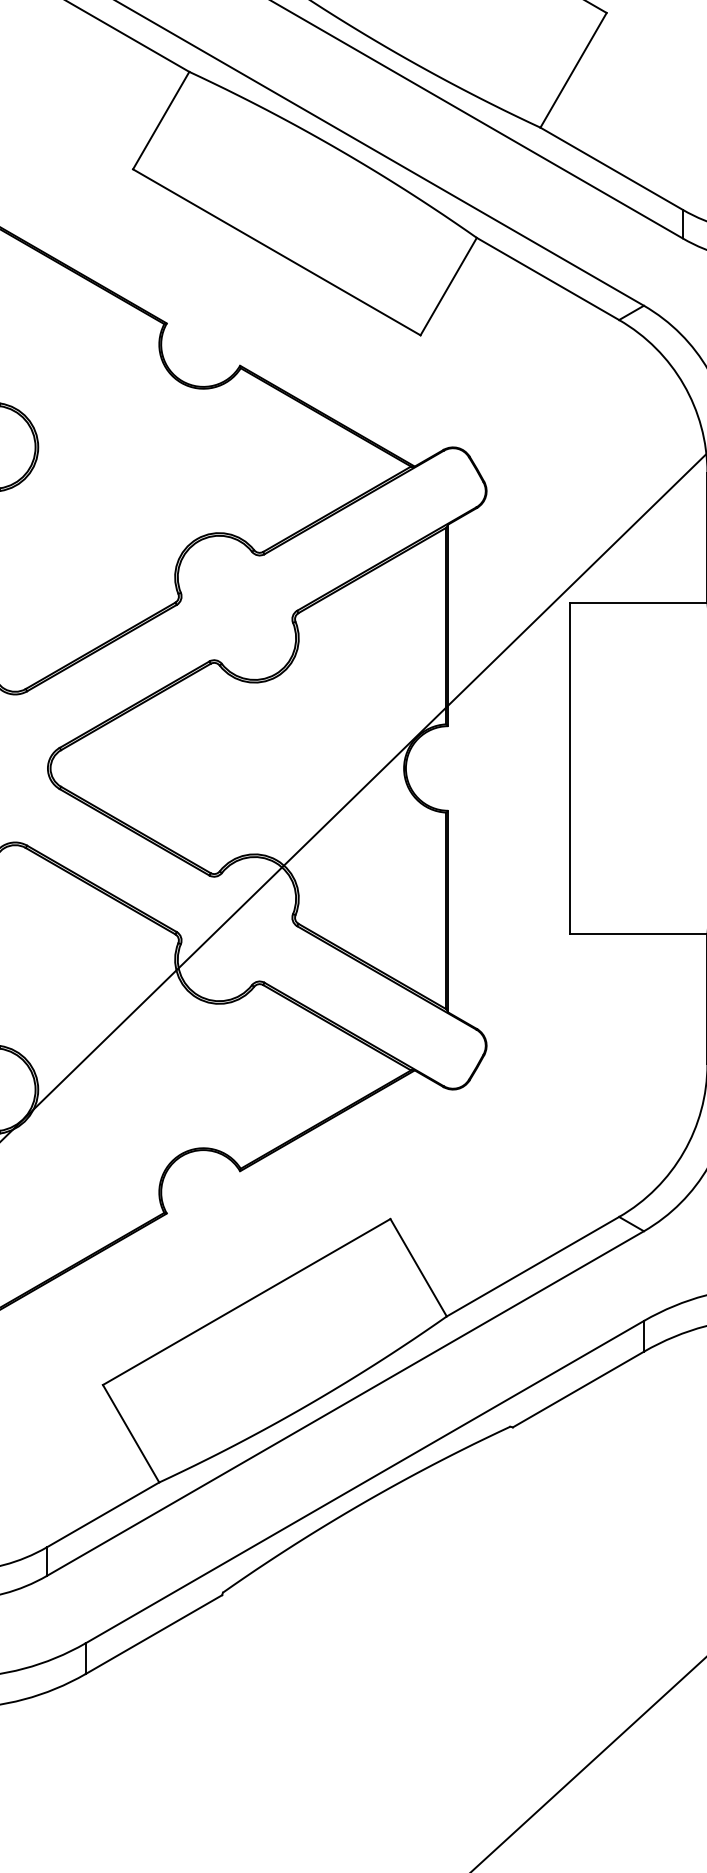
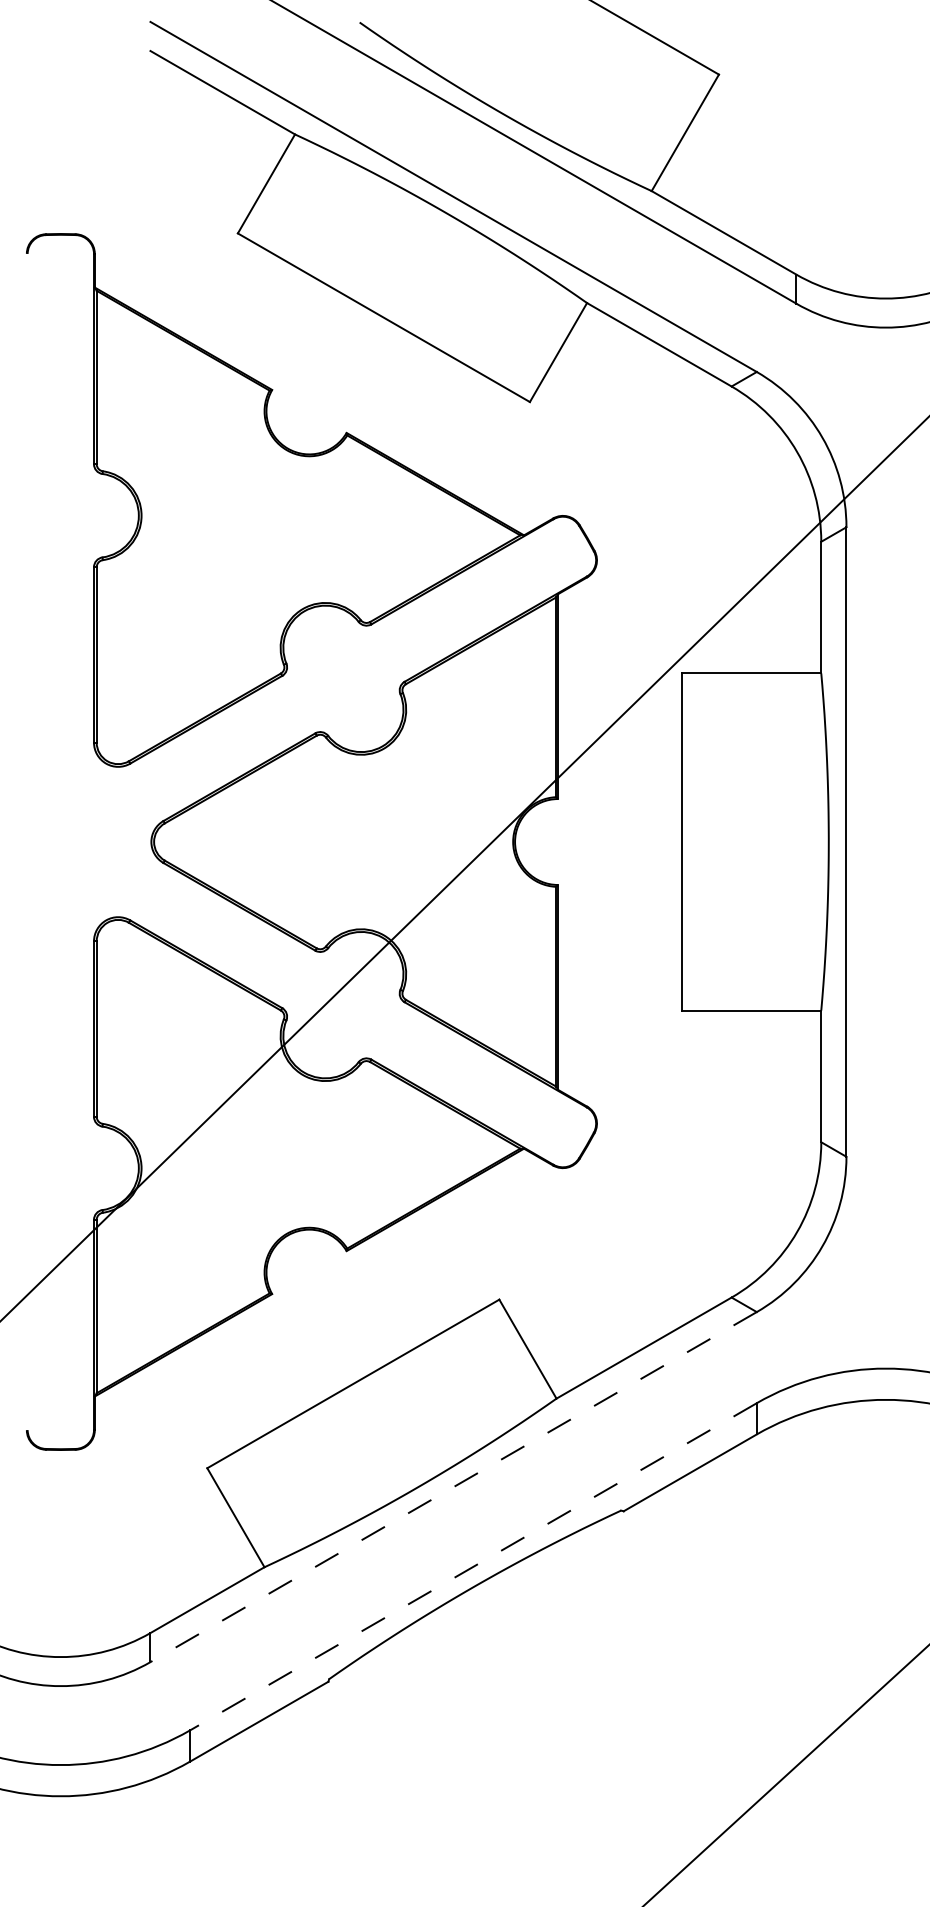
line: (345, 1403) -> (453, 1487), solid -> dashed
line: (364, 1482) -> (472, 1567), solid -> dashed

